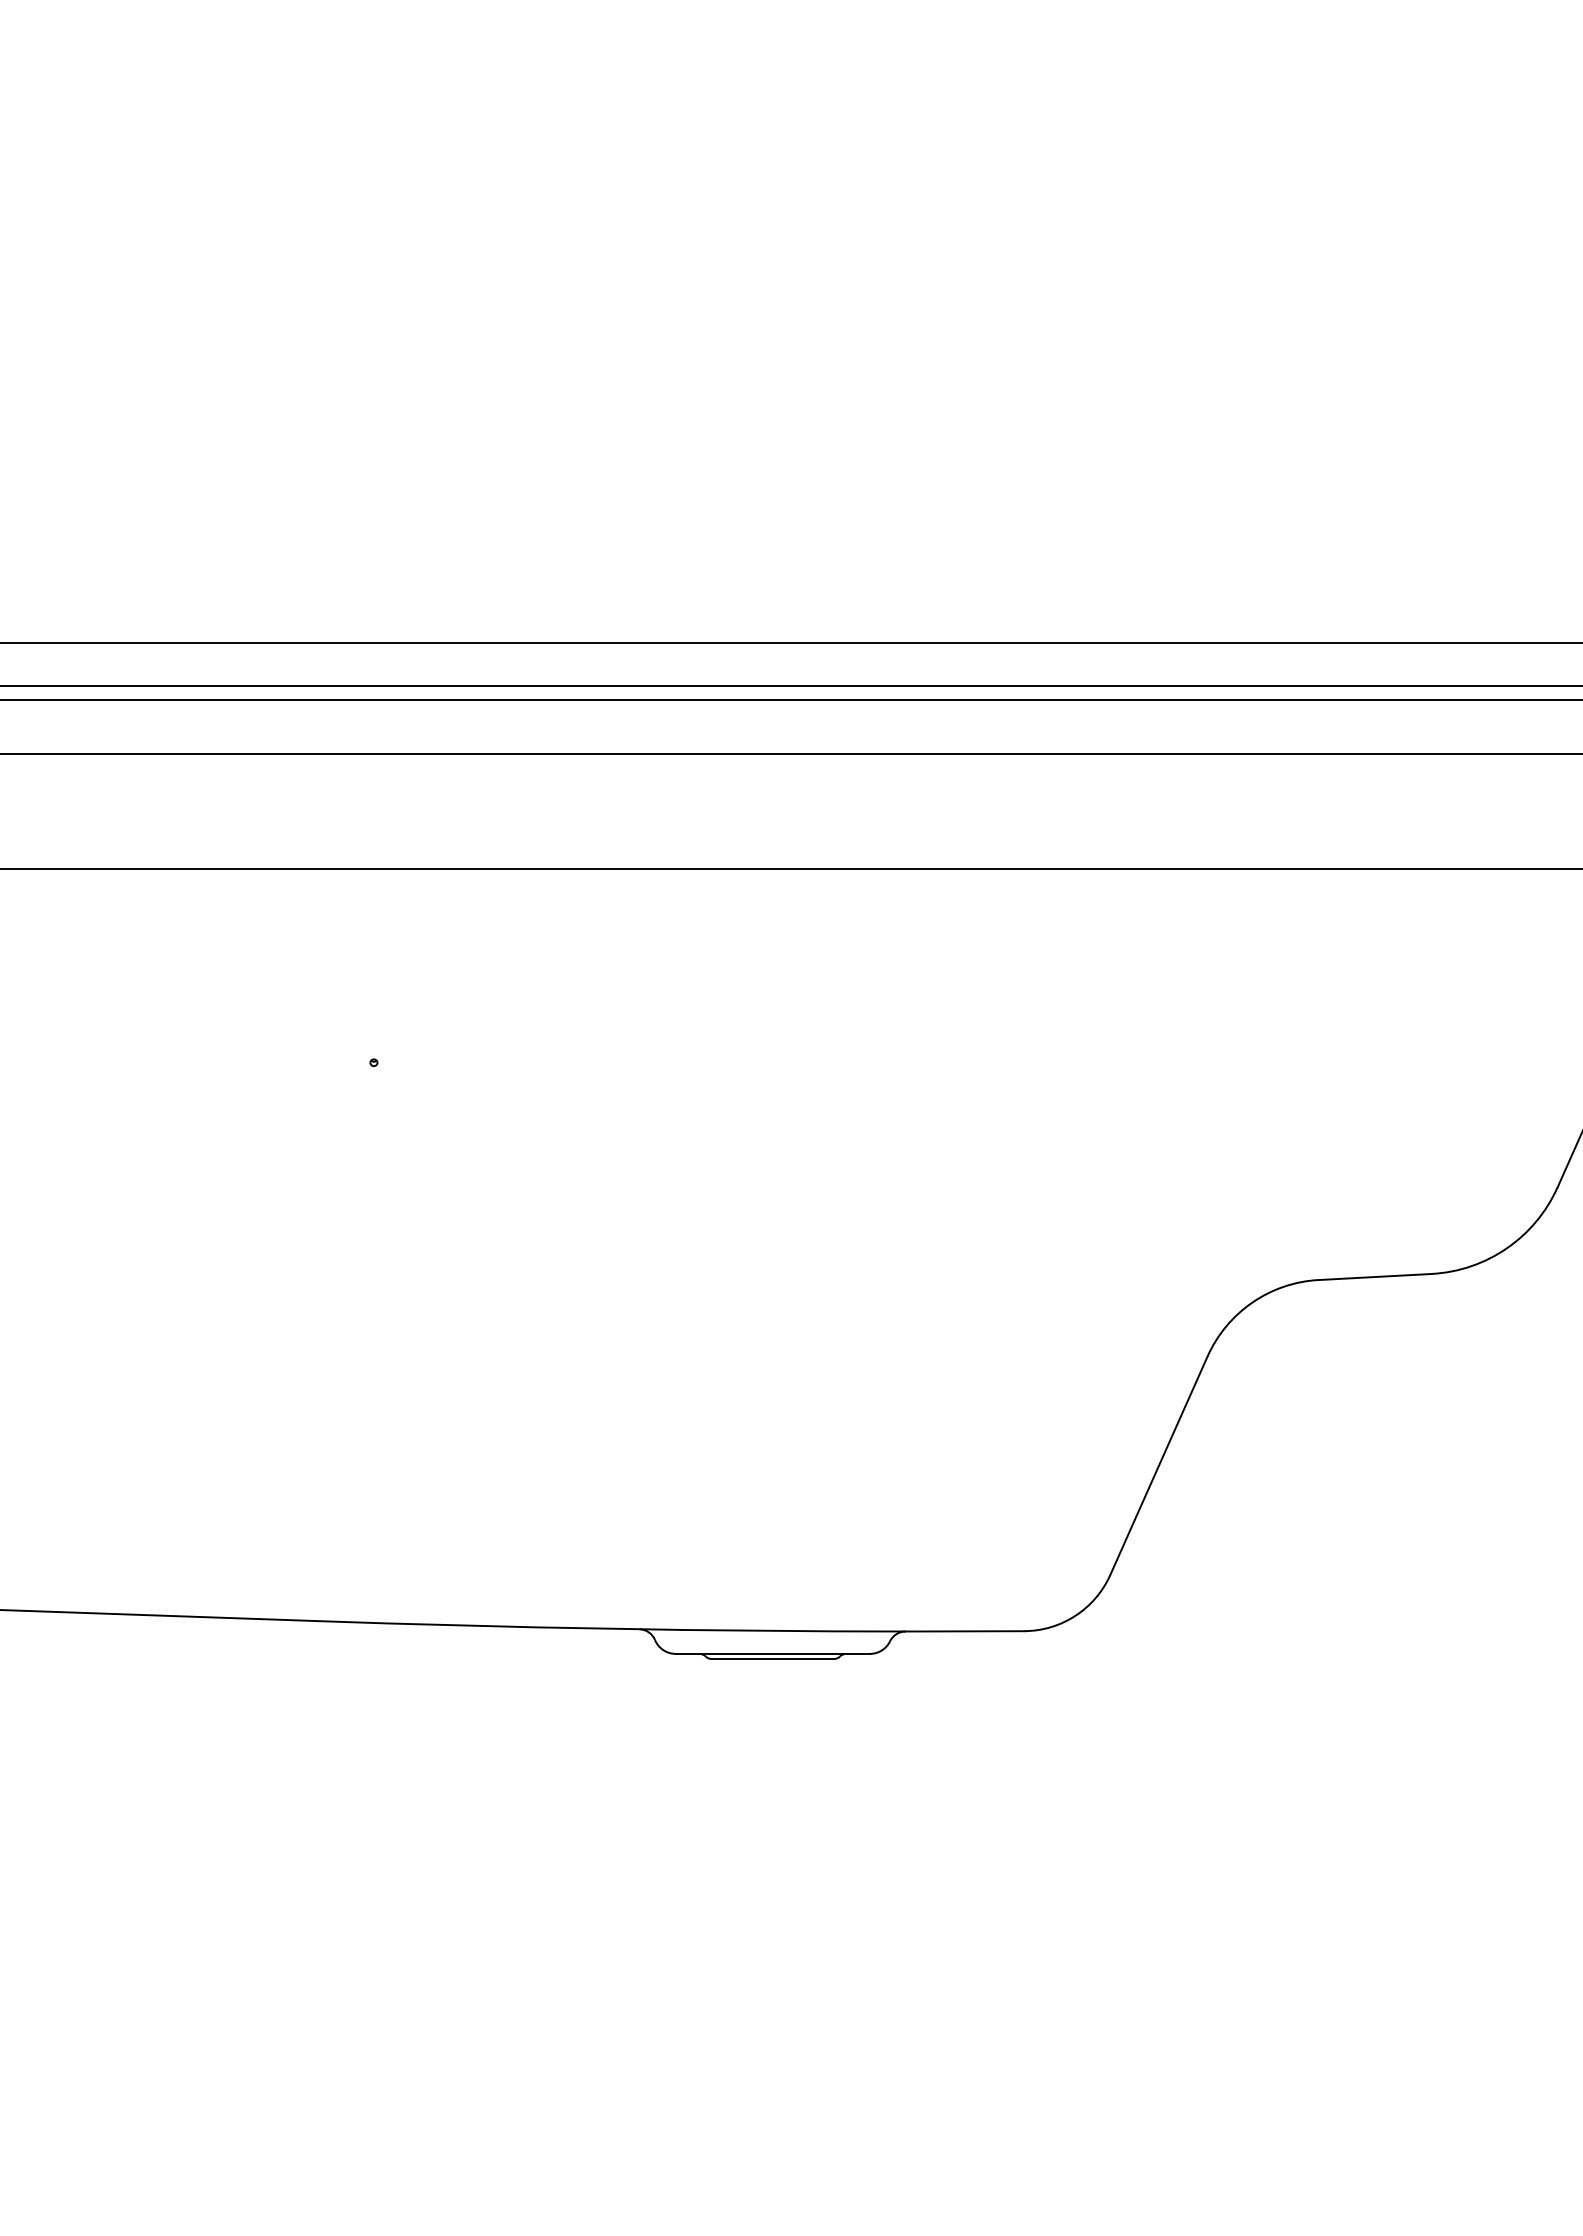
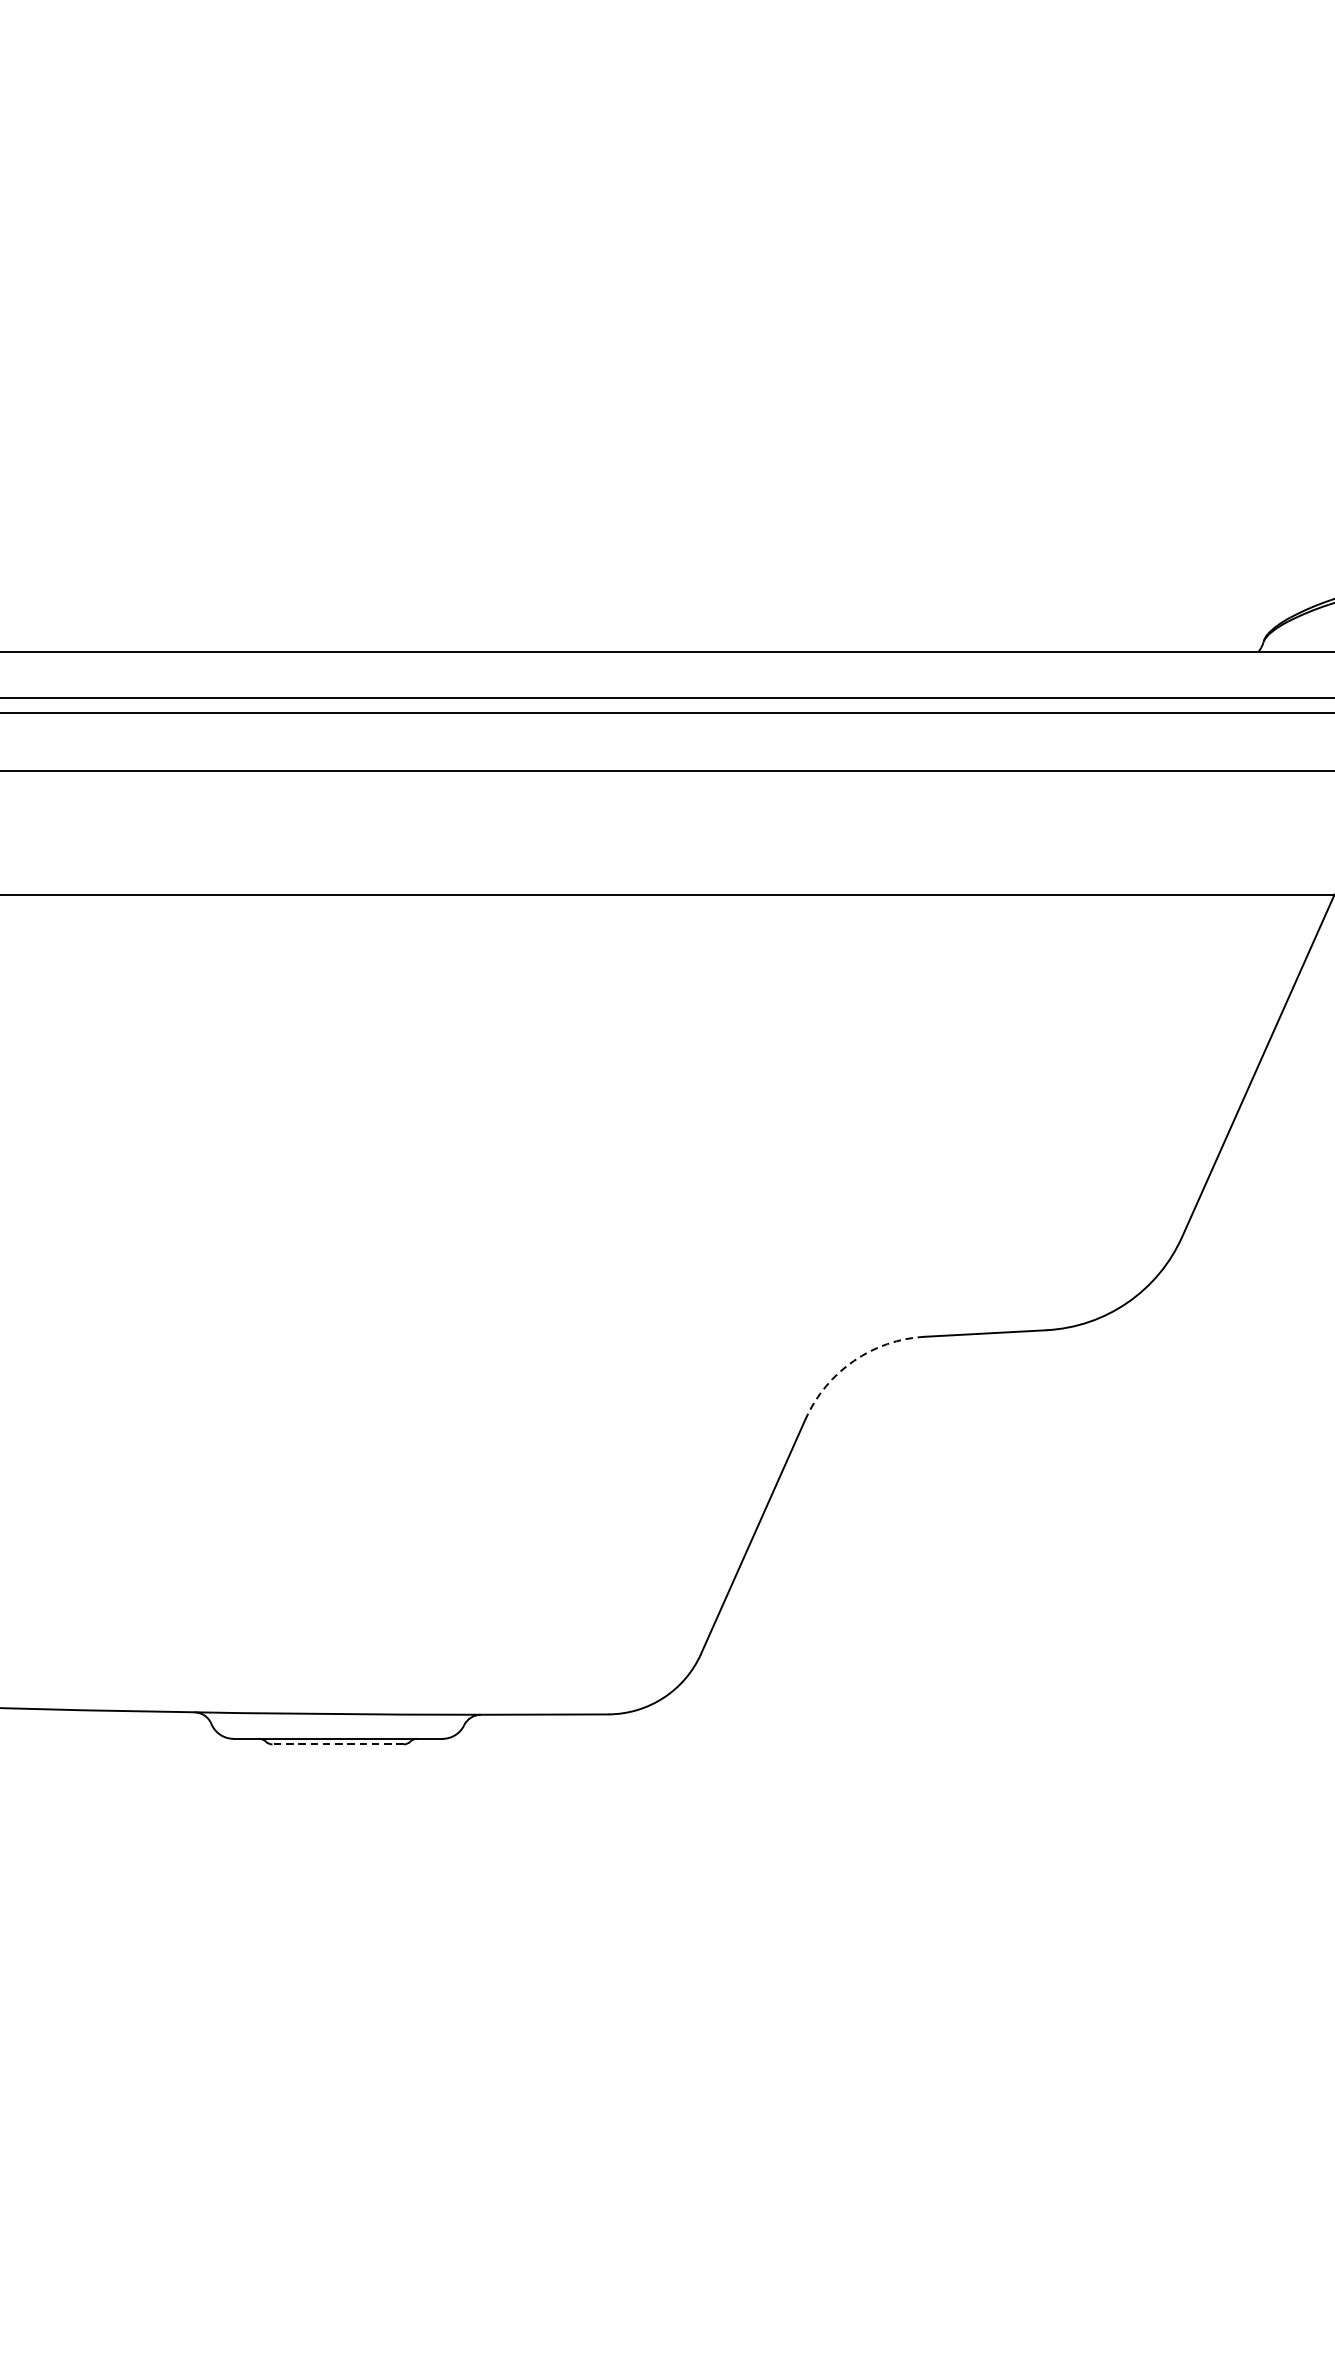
arc: (1252, 1302) -> (853, 1360), solid -> dashed
line: (772, 1659) -> (337, 1744), solid -> dashed

